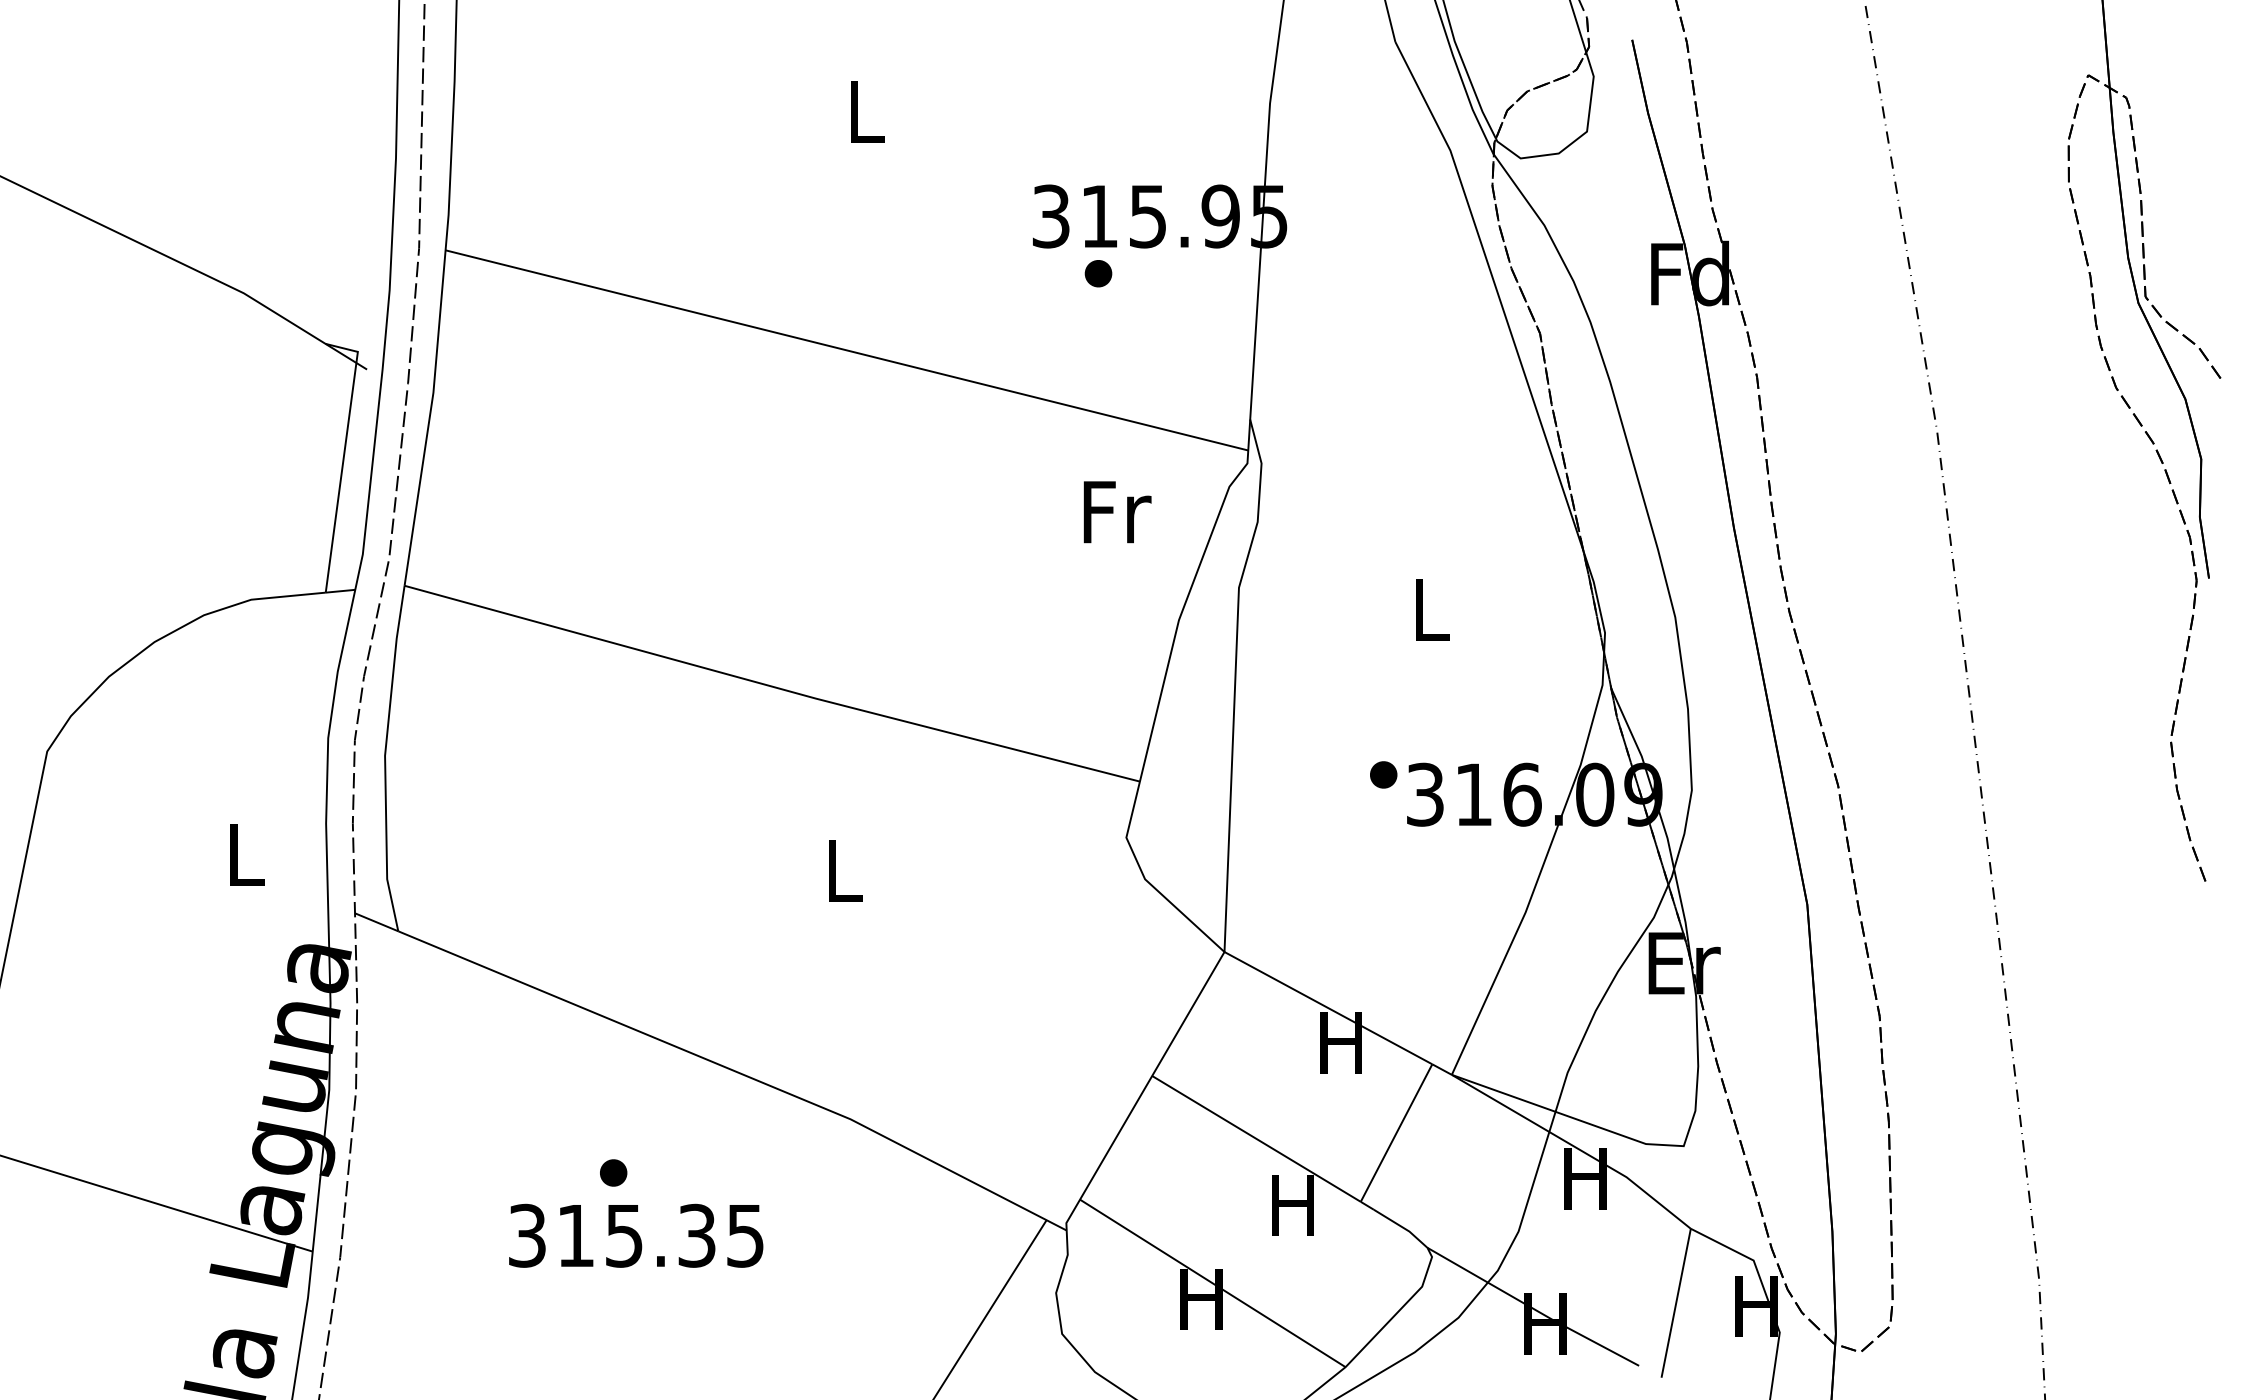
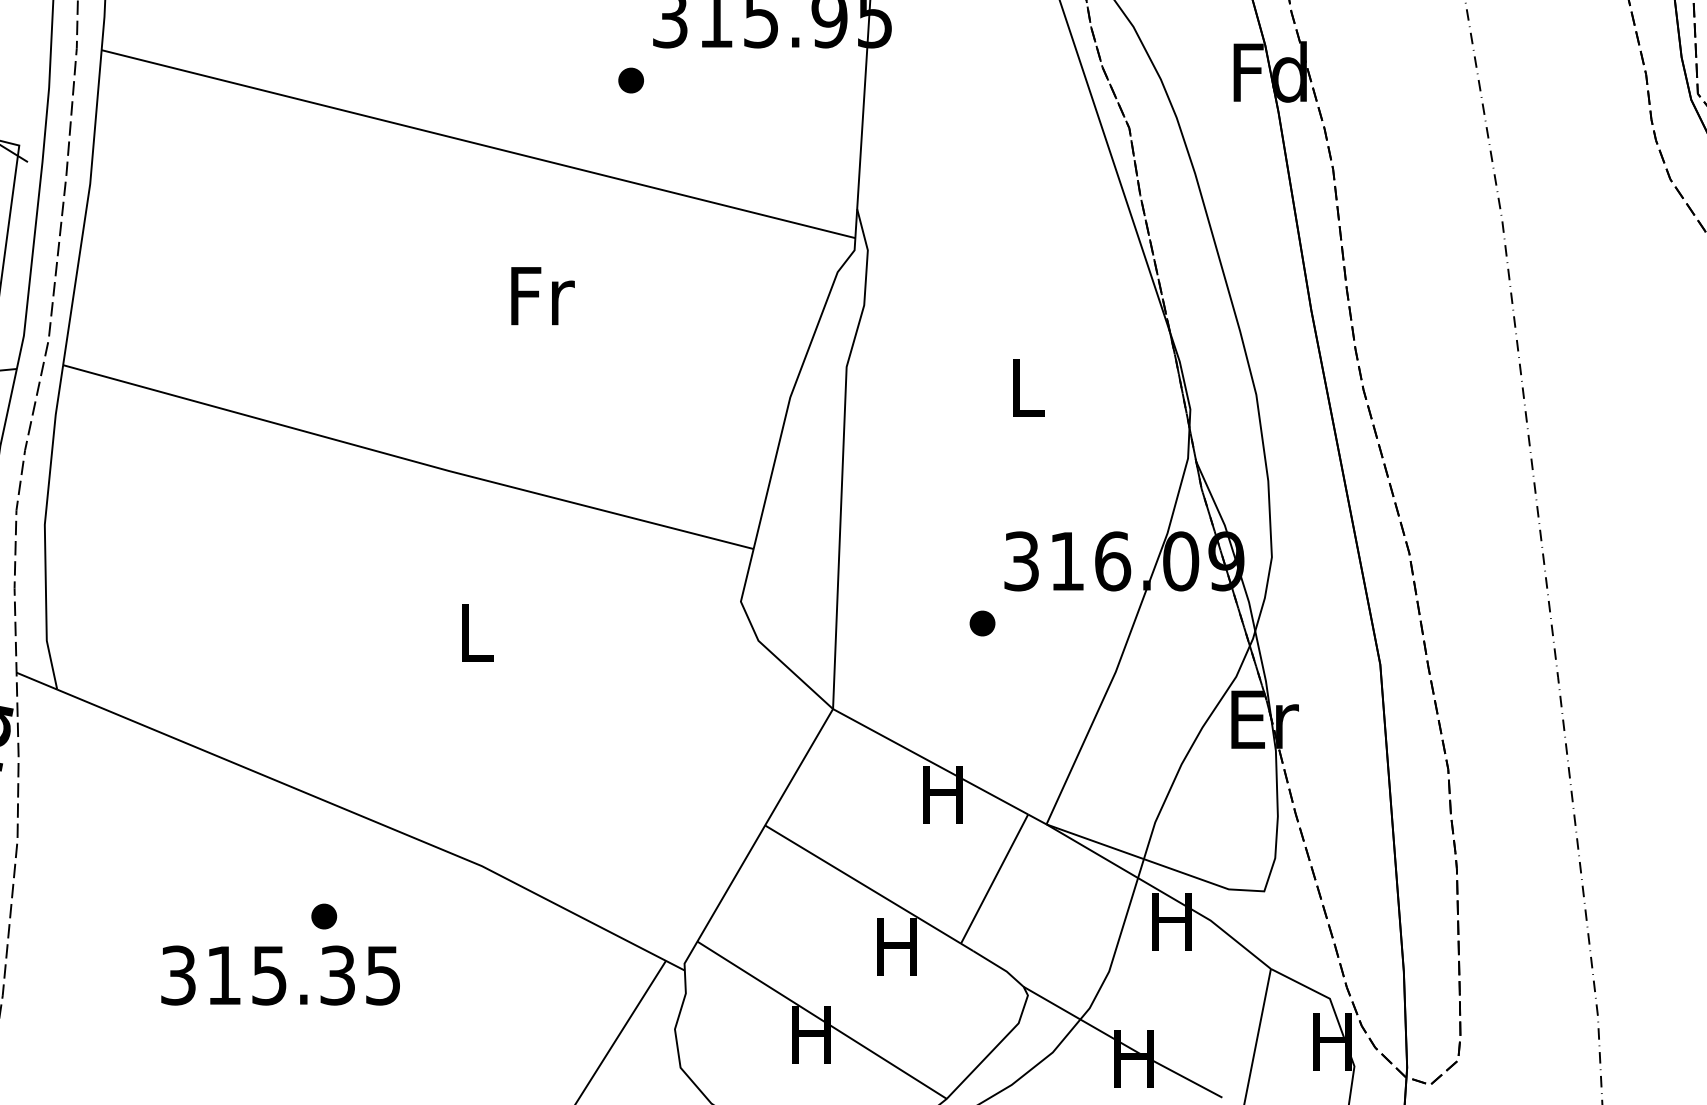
part: (1098, 273) -> (631, 80), moved
text: (1117, 512) -> (542, 296), moved
part: (1383, 774) -> (982, 623), moved
part: (613, 1172) -> (324, 916), moved

